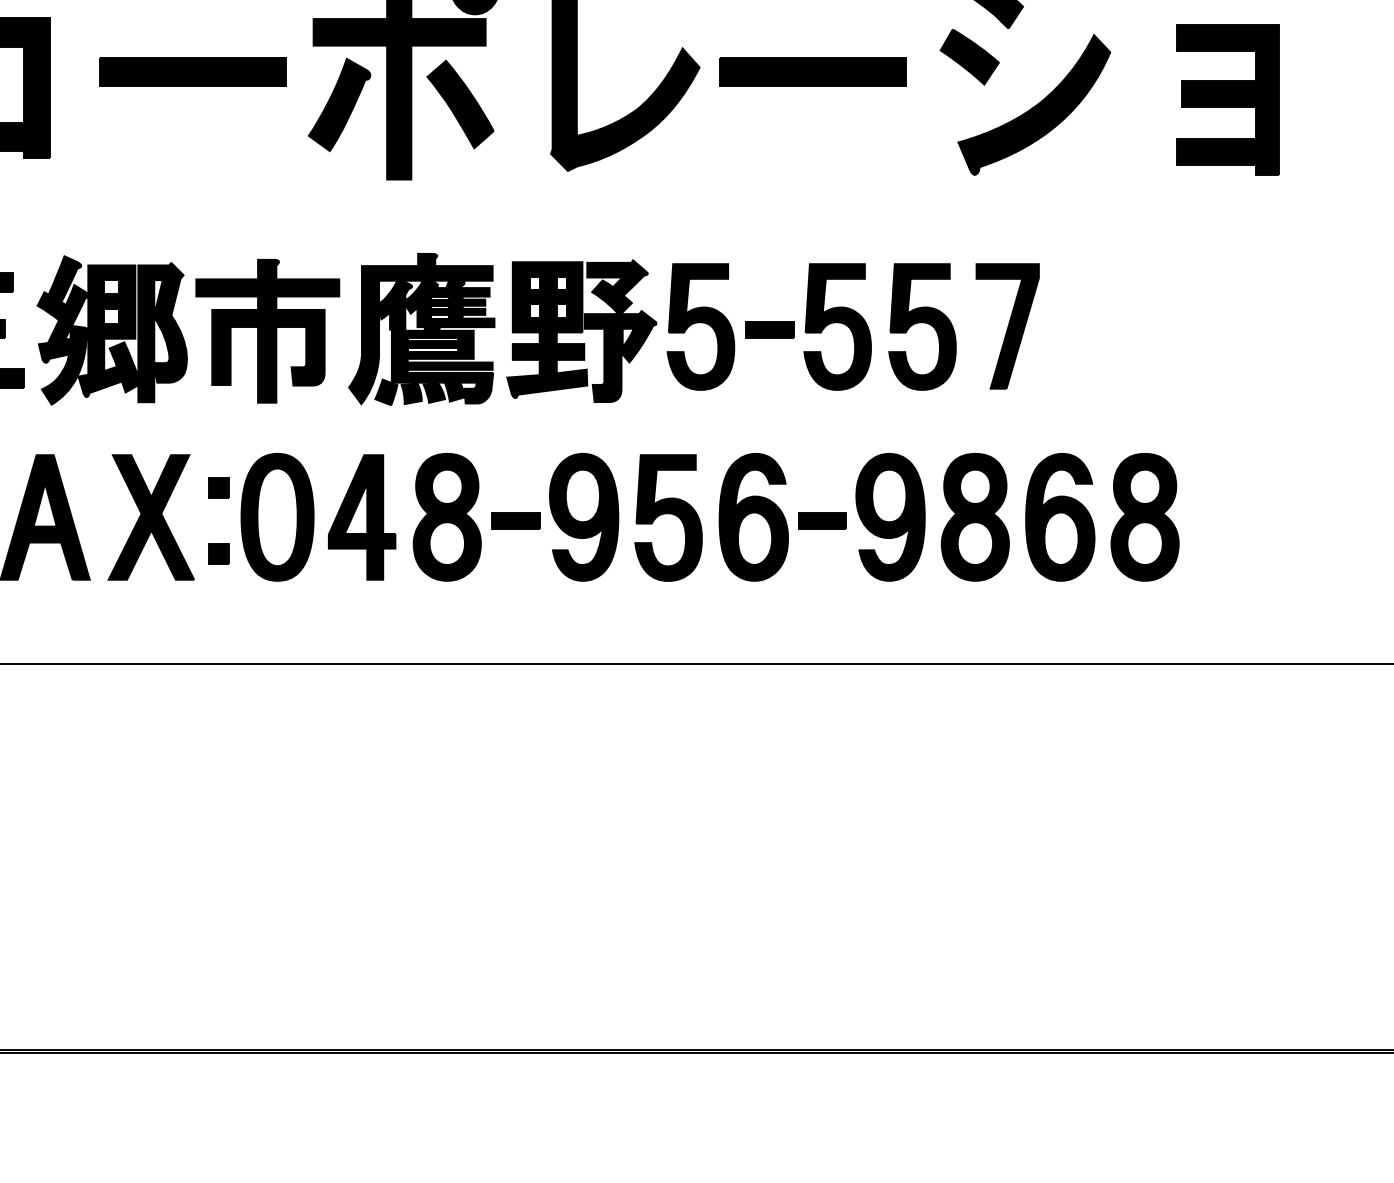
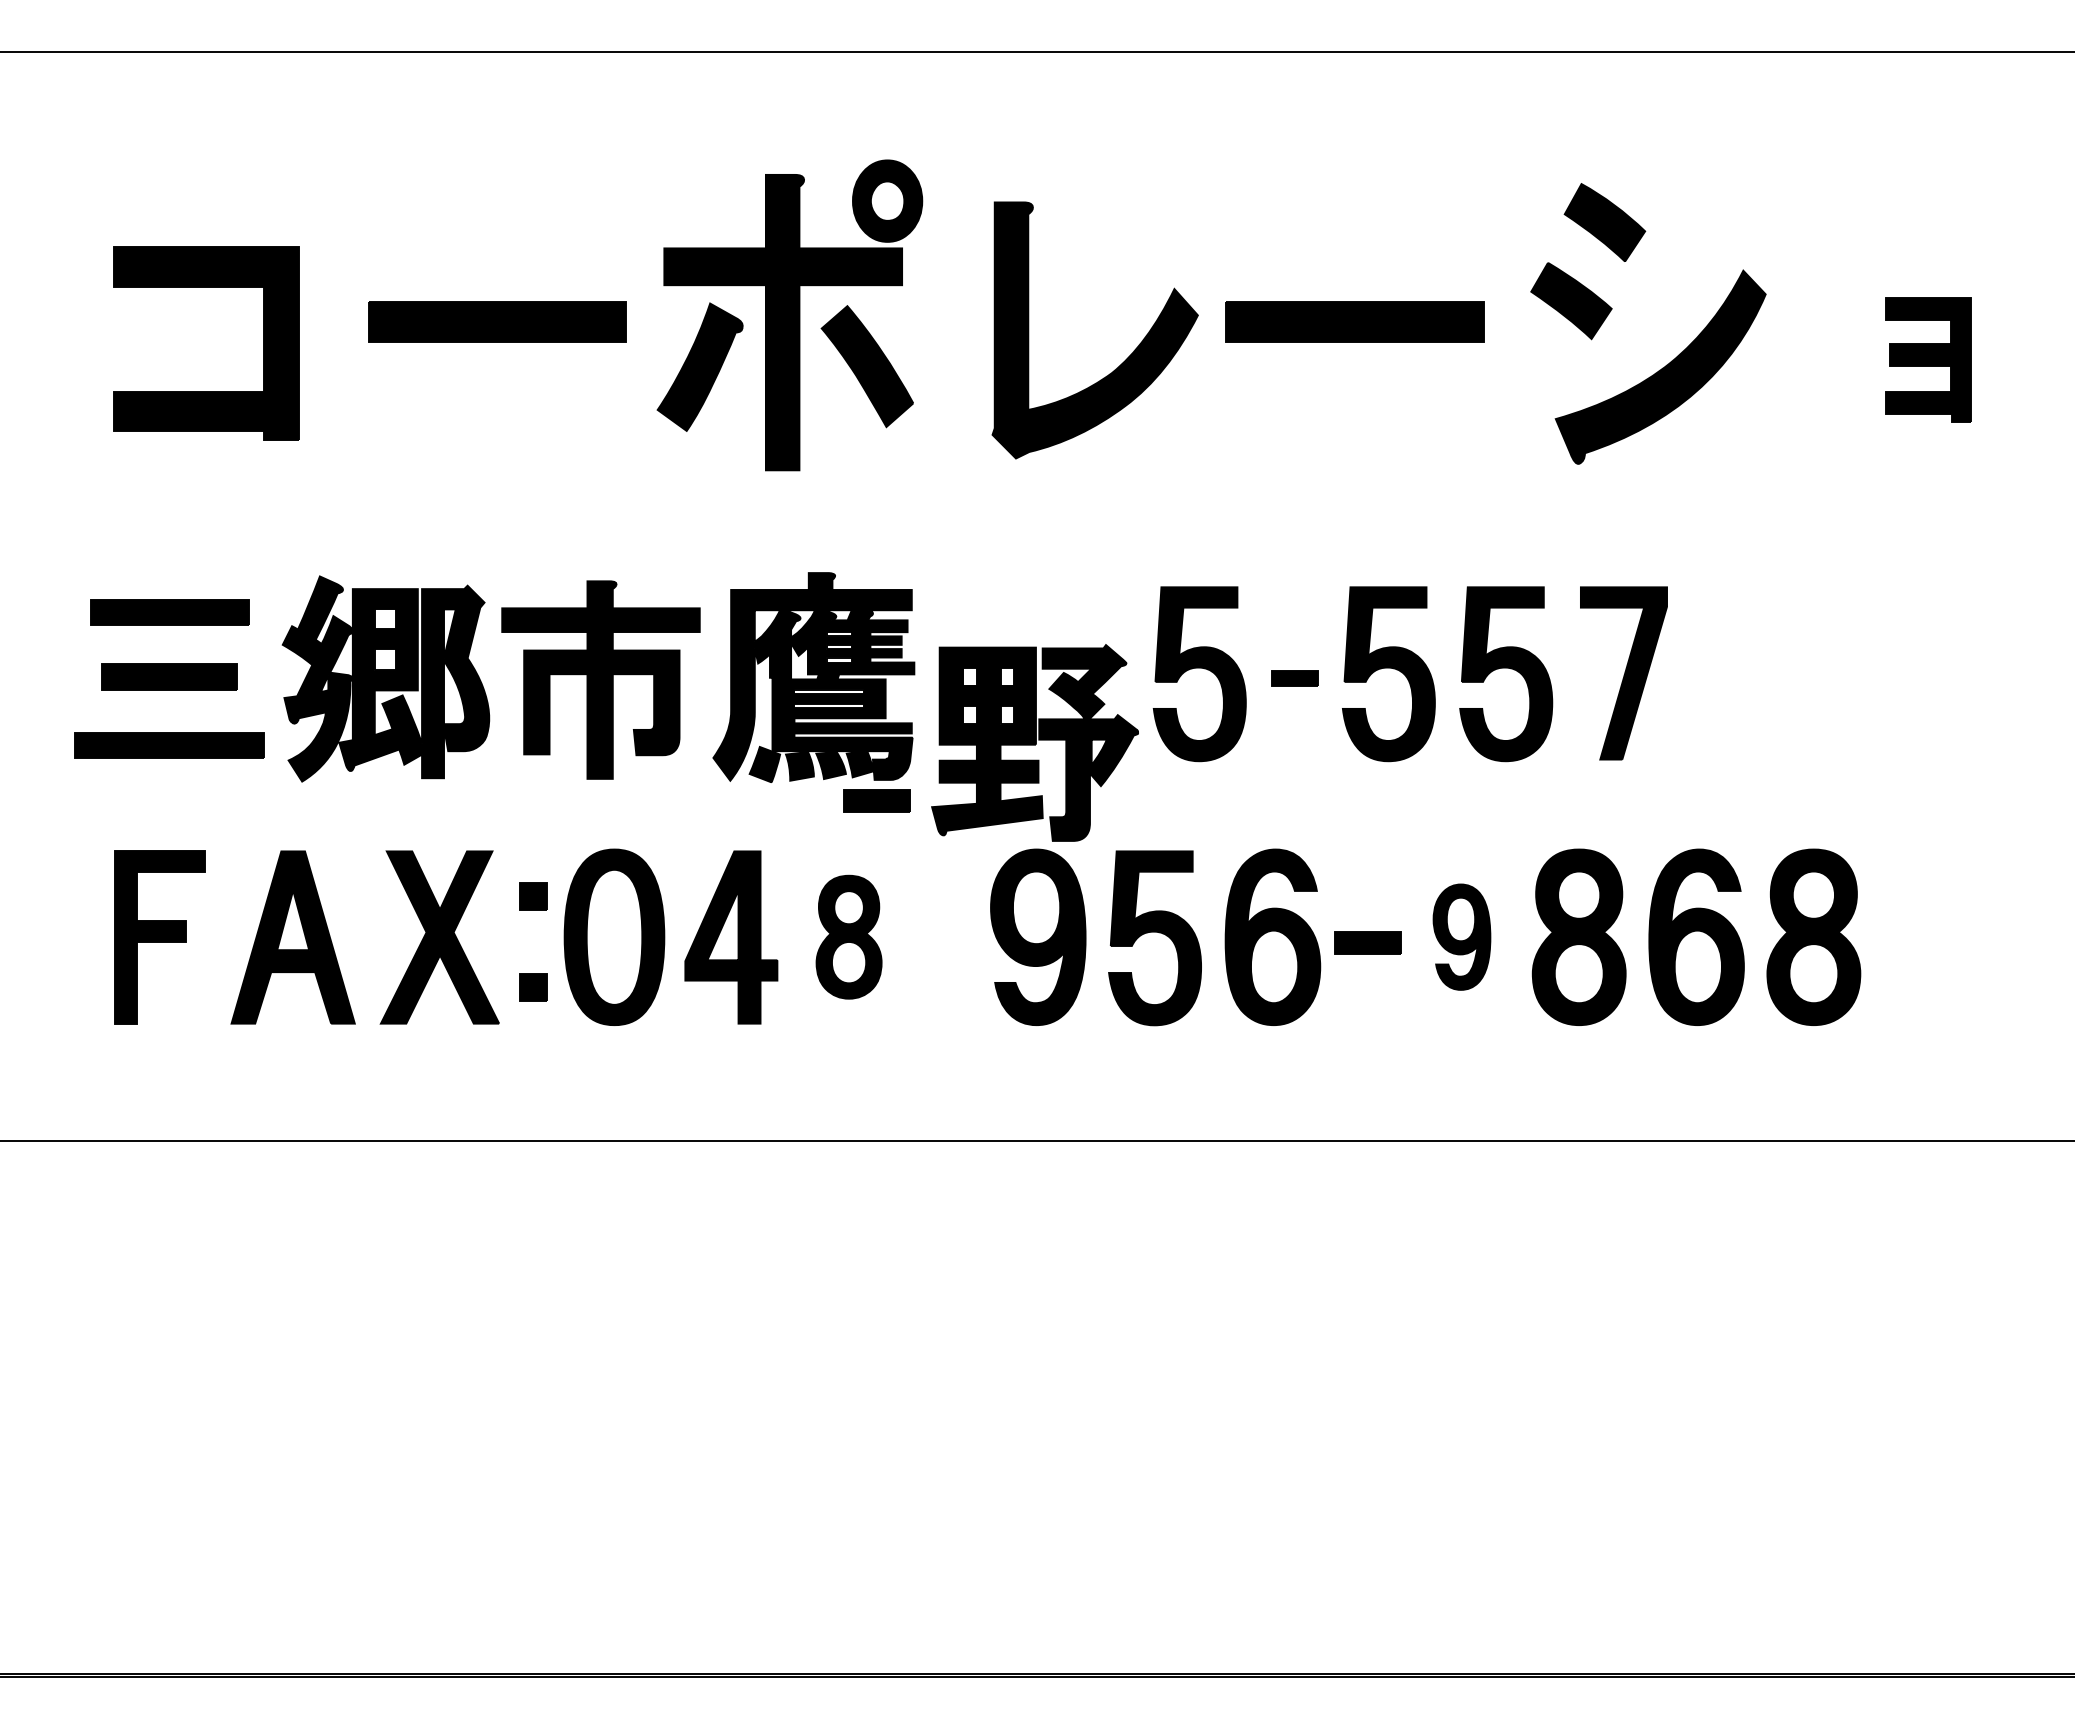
part: (1228, 99) -> (1928, 359), size x0.6
part: (581, 330) -> (1034, 742), moved
part: (769, 330) -> (1294, 678), size x0.7
part: (446, 516) -> (848, 936), size x0.7
part: (890, 516) -> (1461, 936), size x0.6
part: (515, 521) -> (876, 800), moved

